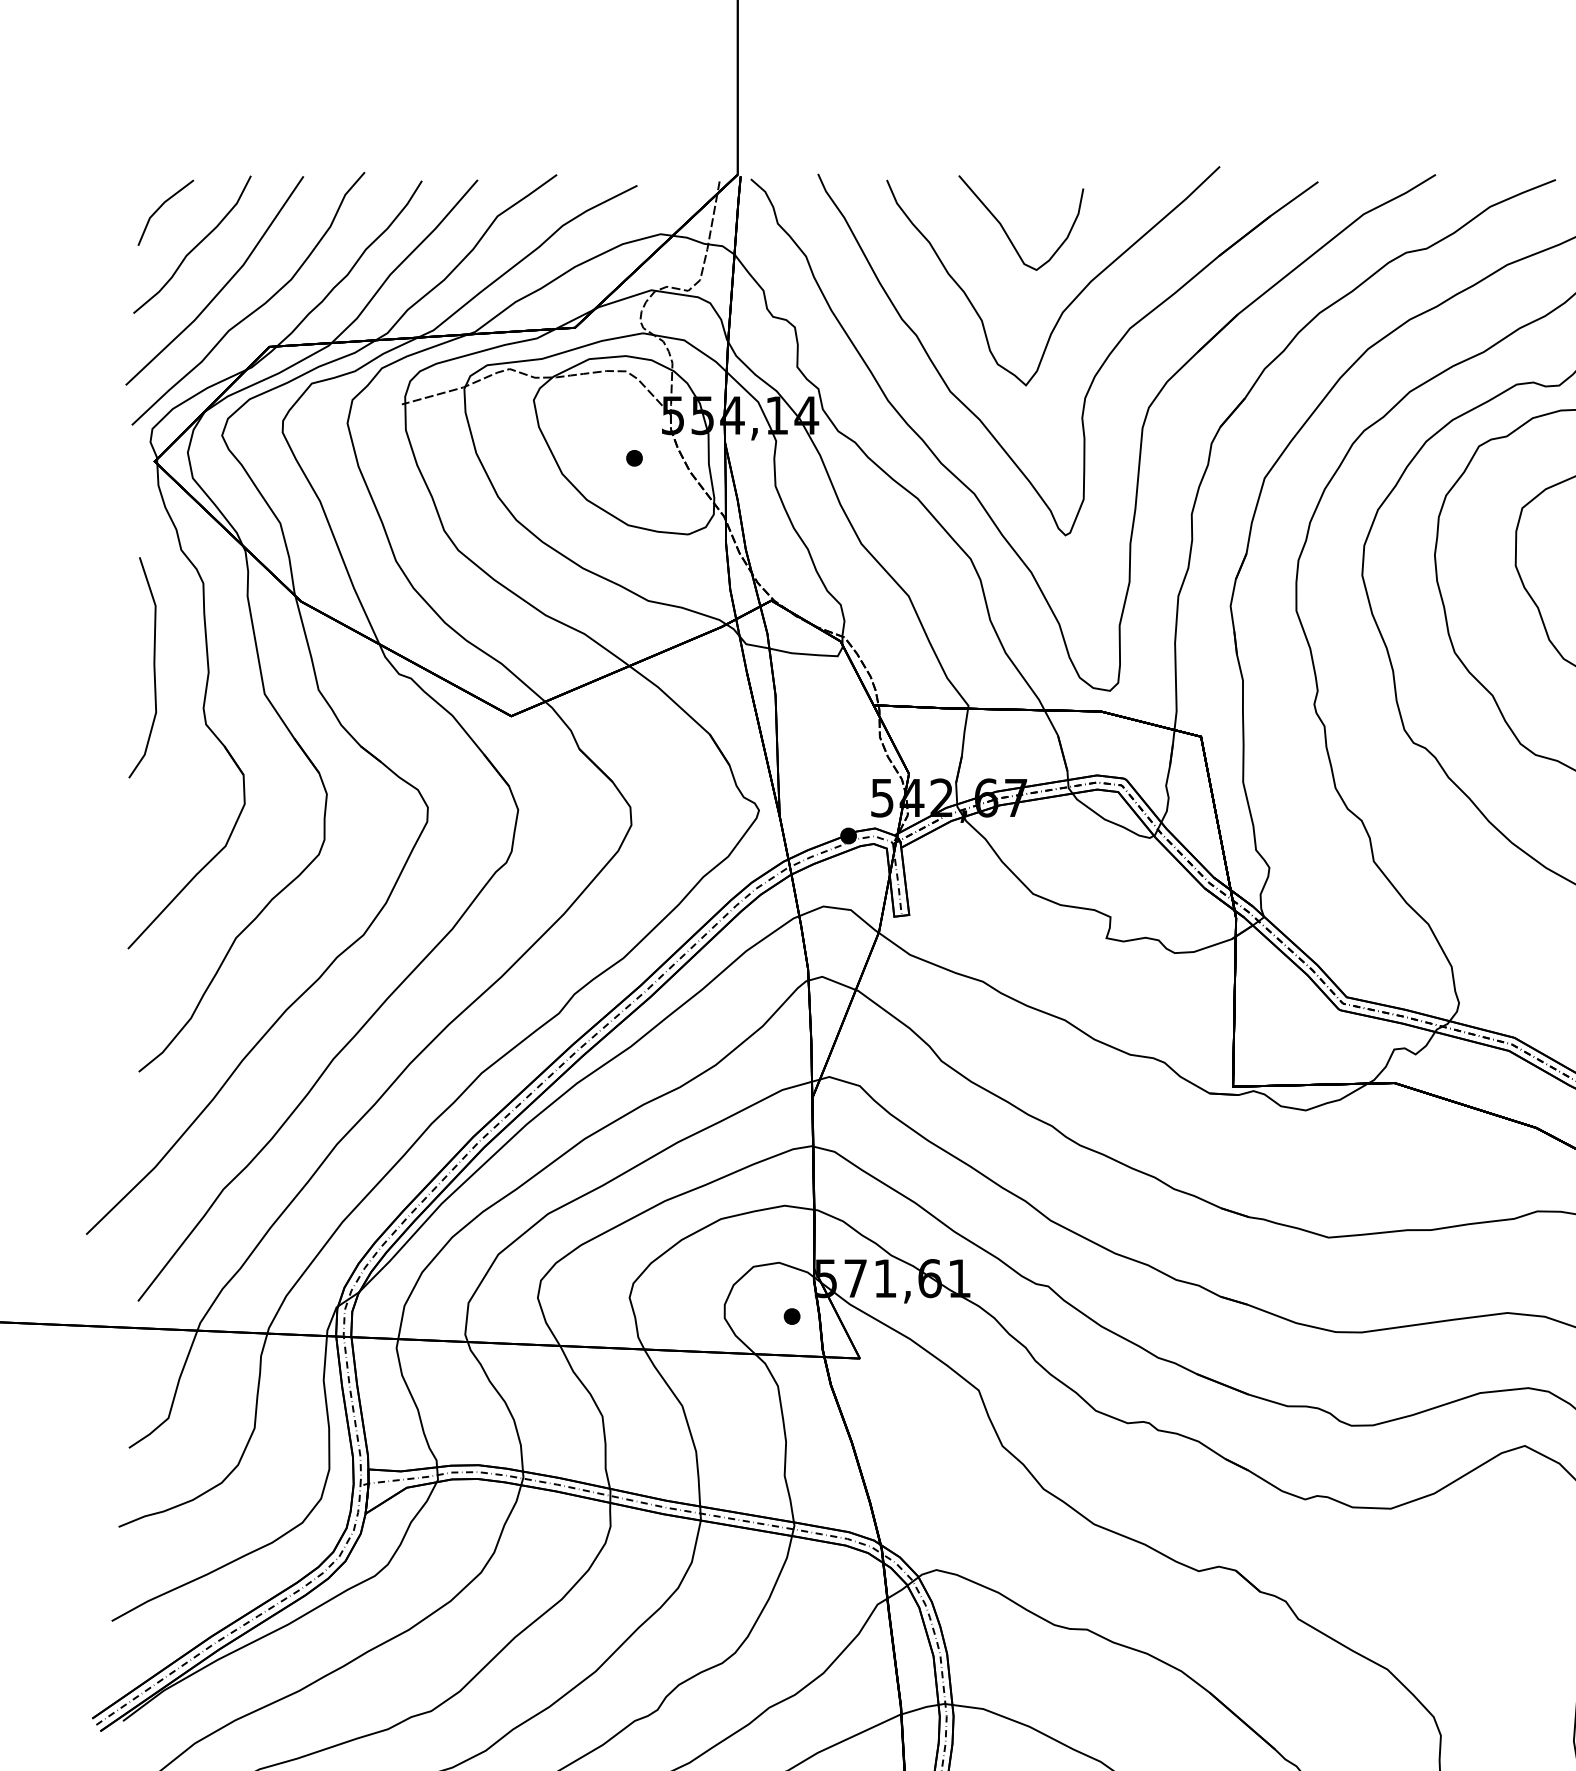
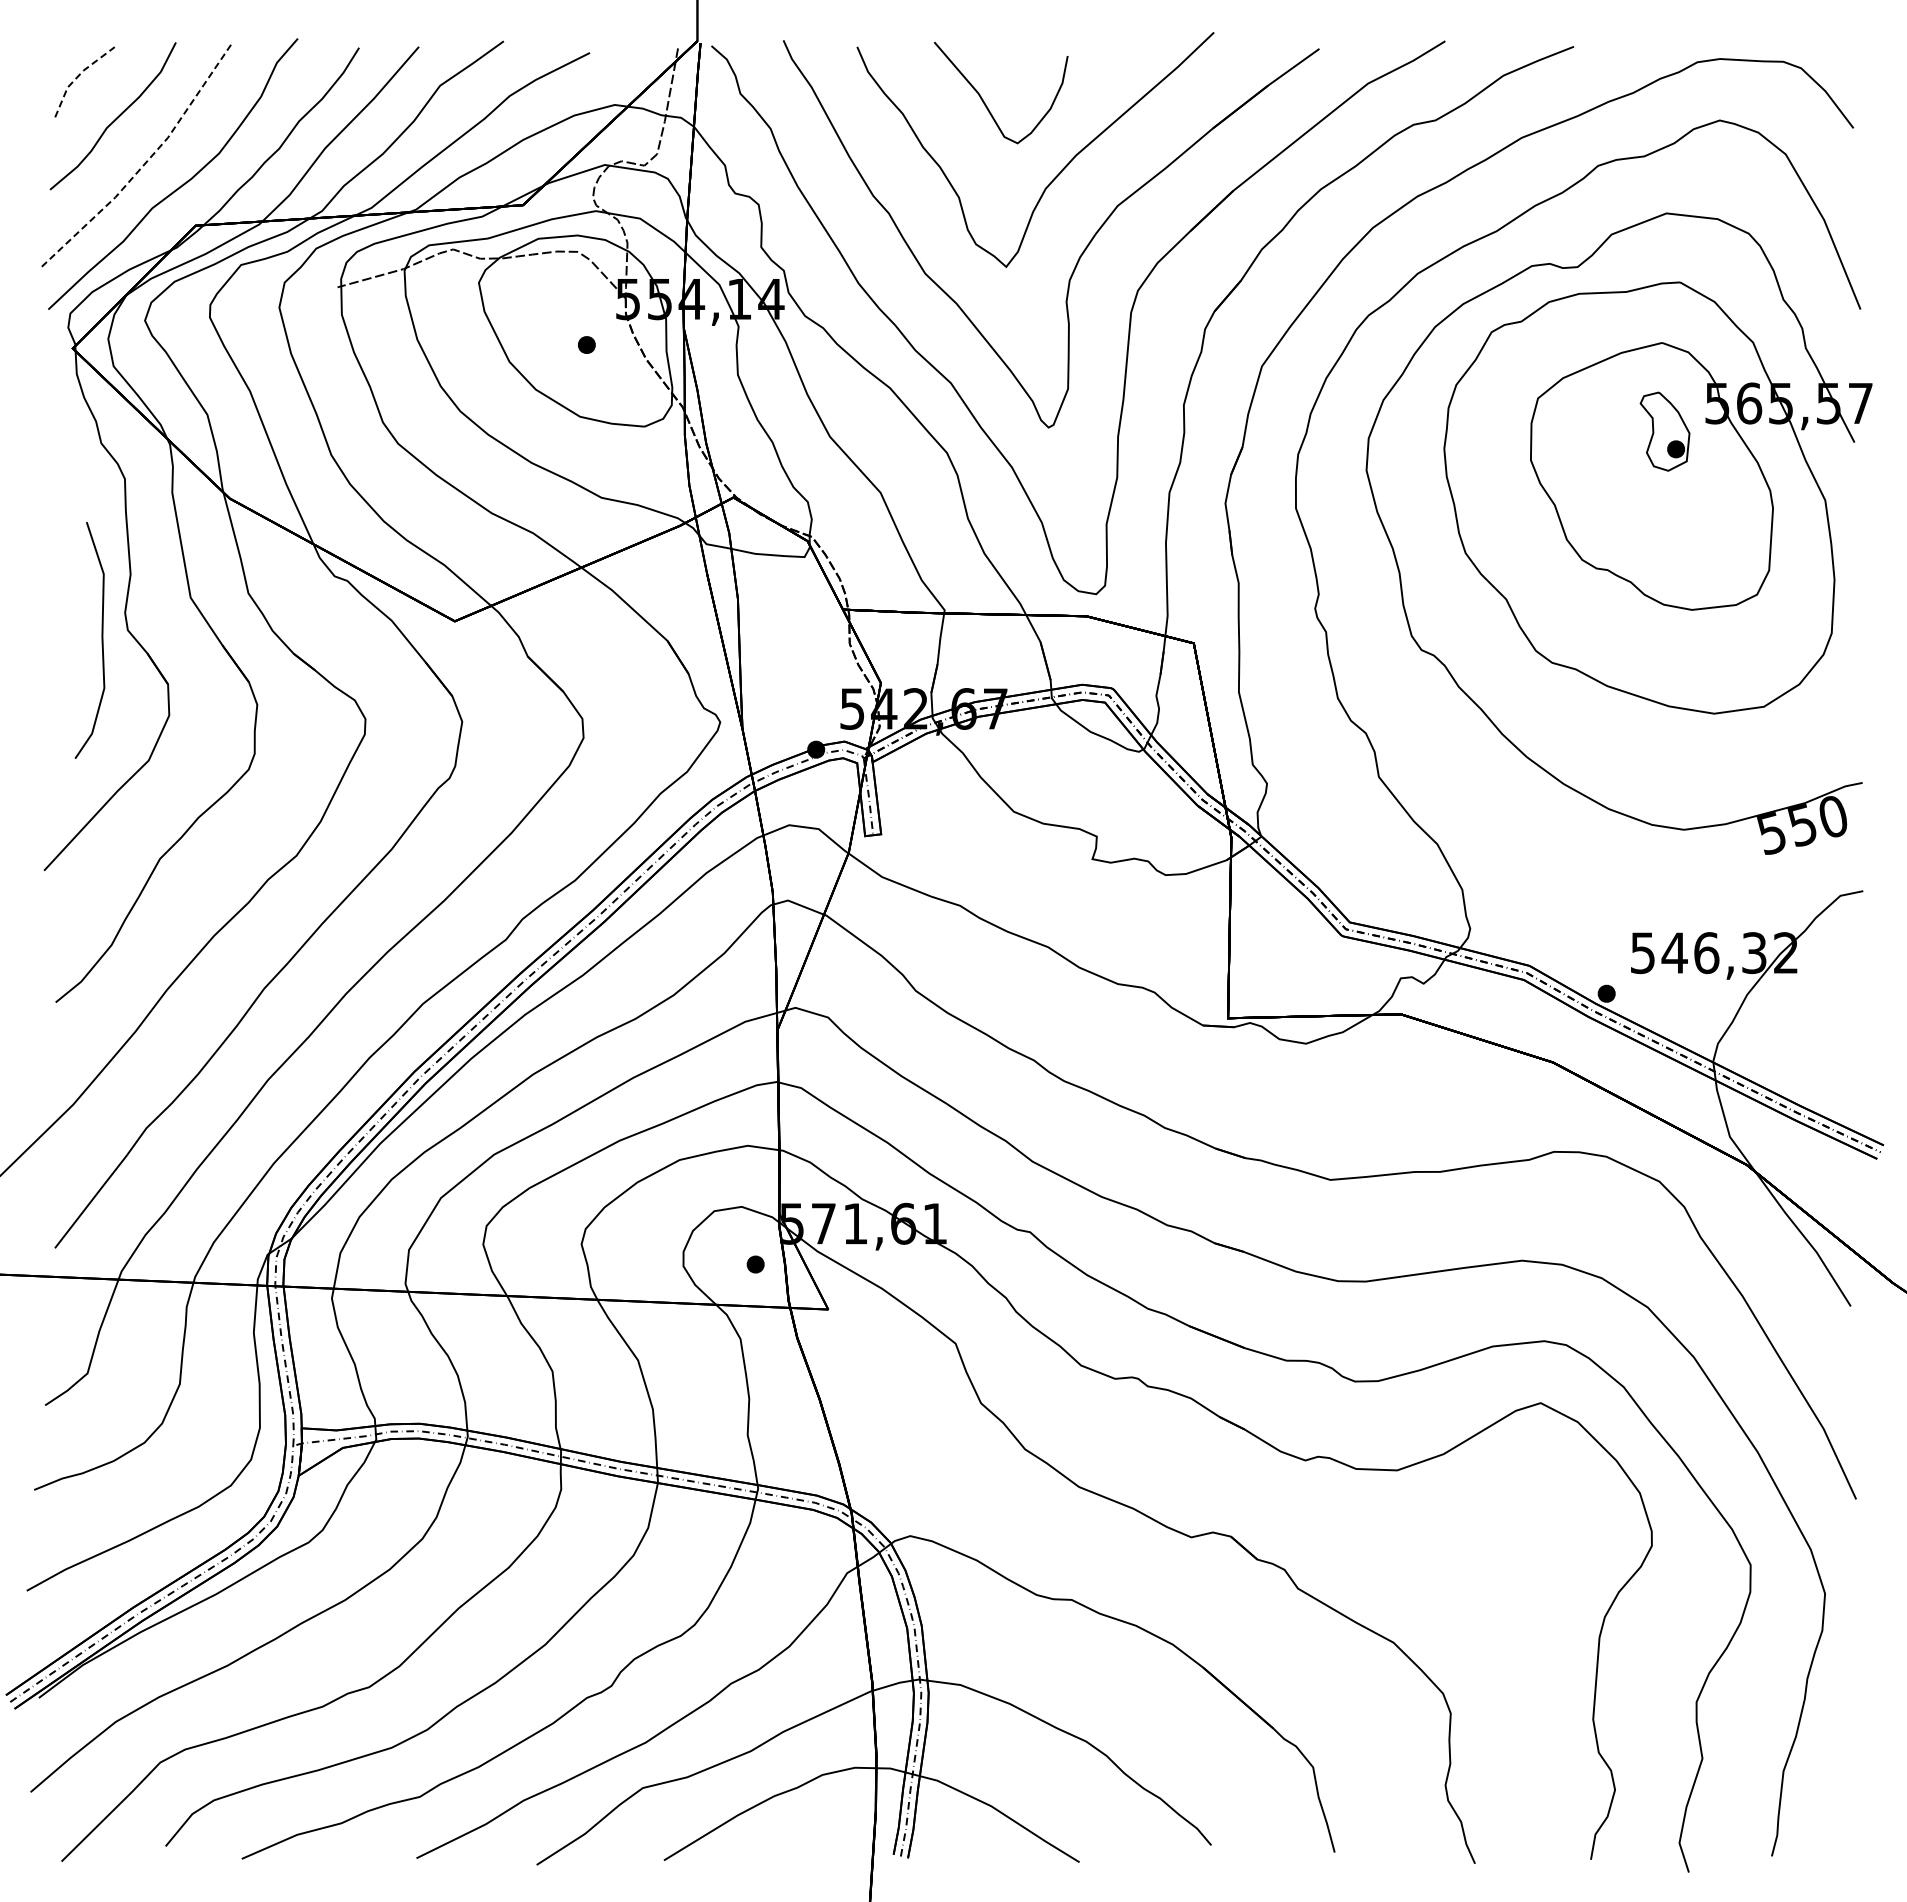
line: (160, 207) -> (78, 76), solid -> dashed
line: (223, 287) -> (146, 162), solid -> dashed
curve: (153, 667) -> (101, 640), moved

